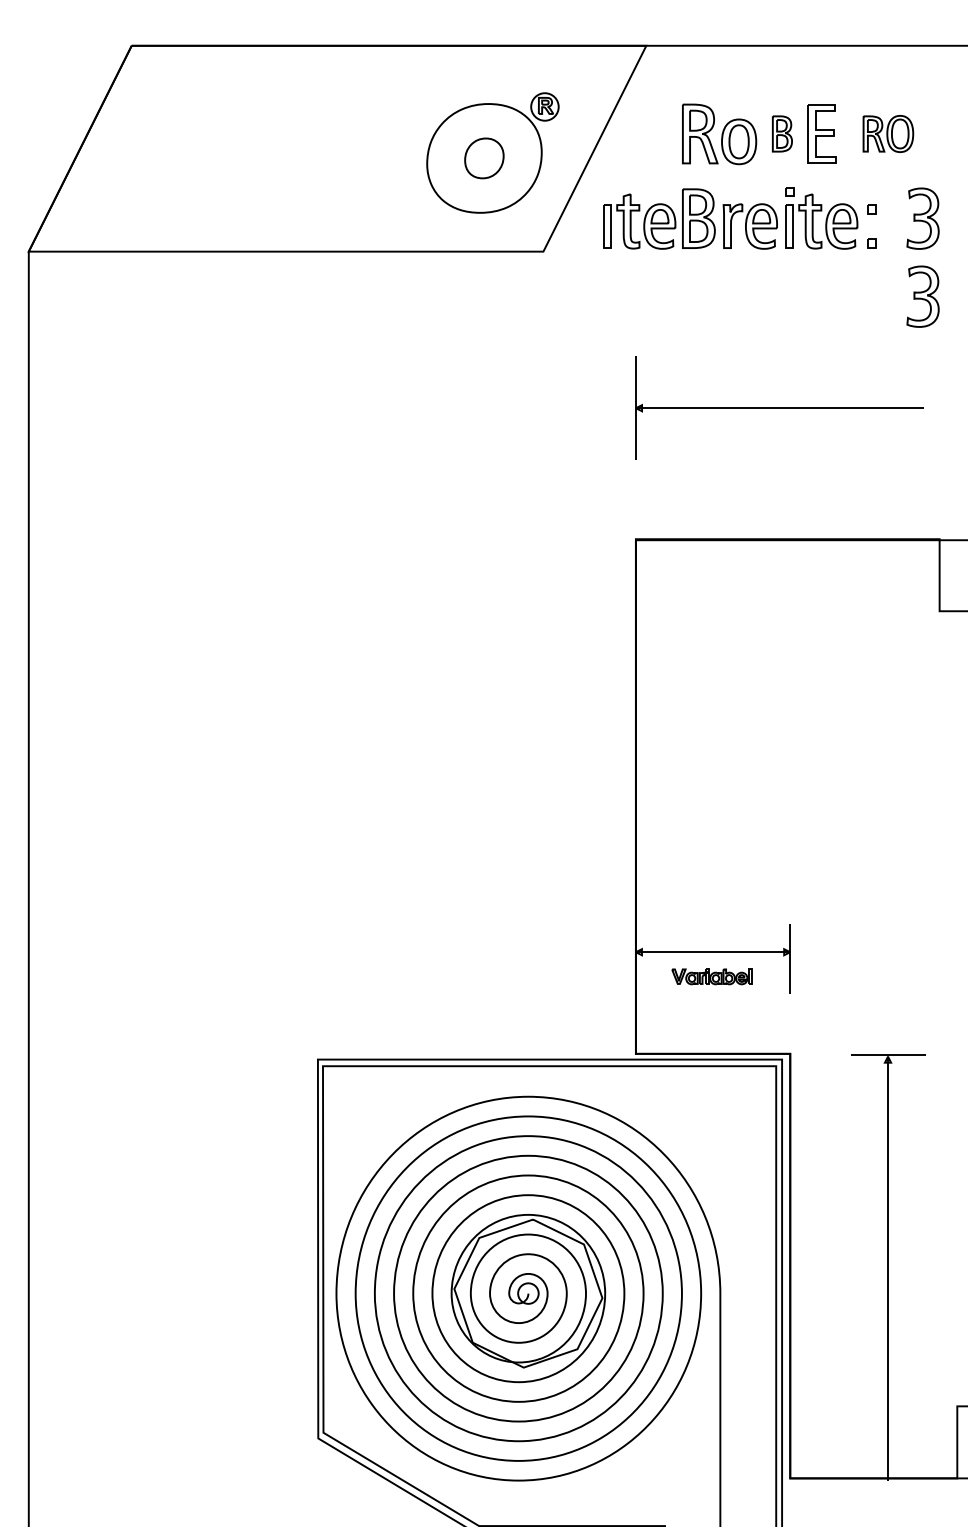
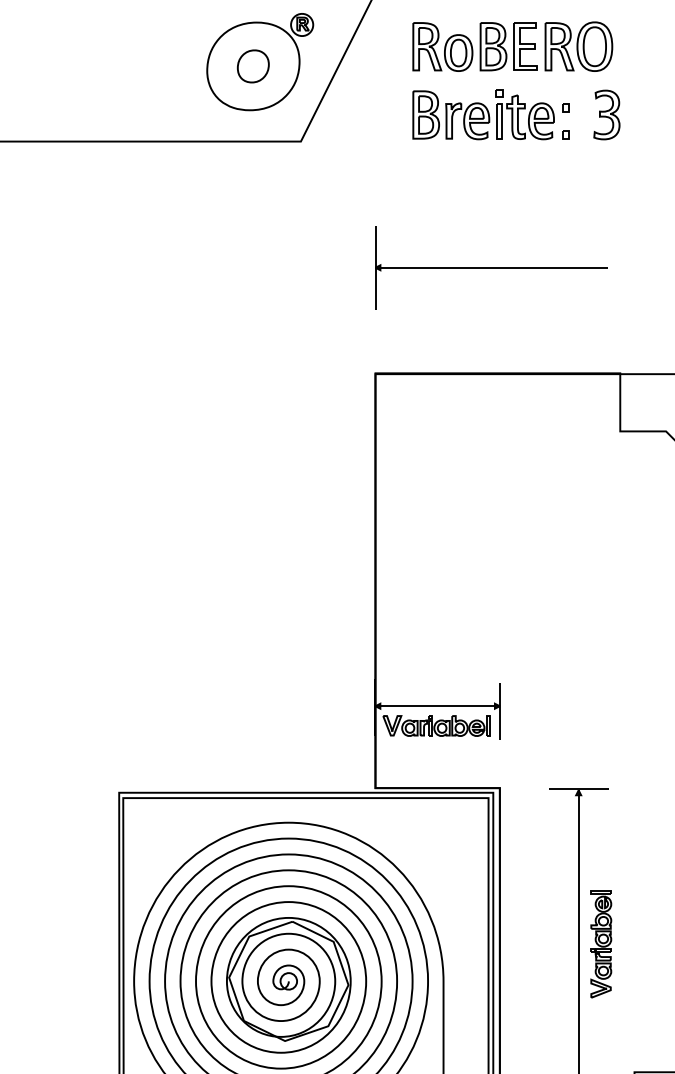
part: (782, 133) -> (493, 46), size x1.67
part: (888, 133) -> (579, 46), size x1.67
part: (639, 221) -> (378, 117), removed
part: (922, 296) -> (606, 177), removed
part: (711, 976) -> (436, 725), size x1.67
part: (915, 1247) -> (600, 944), added

